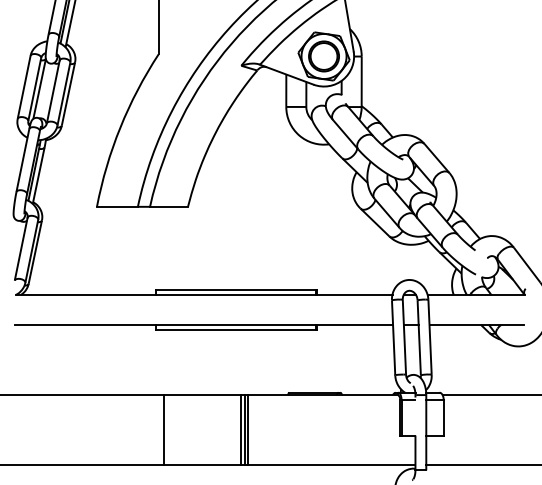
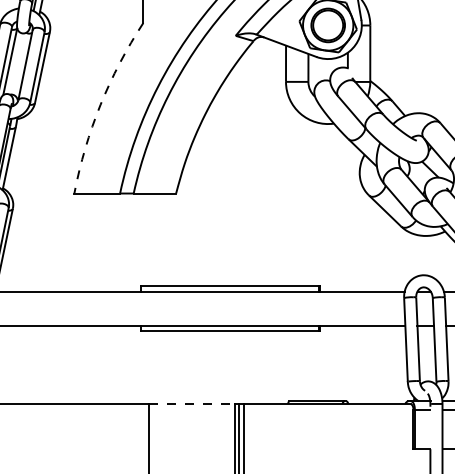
arc: (120, 127) -> (100, 104), solid -> dashed
line: (202, 395) -> (192, 404), solid -> dashed

